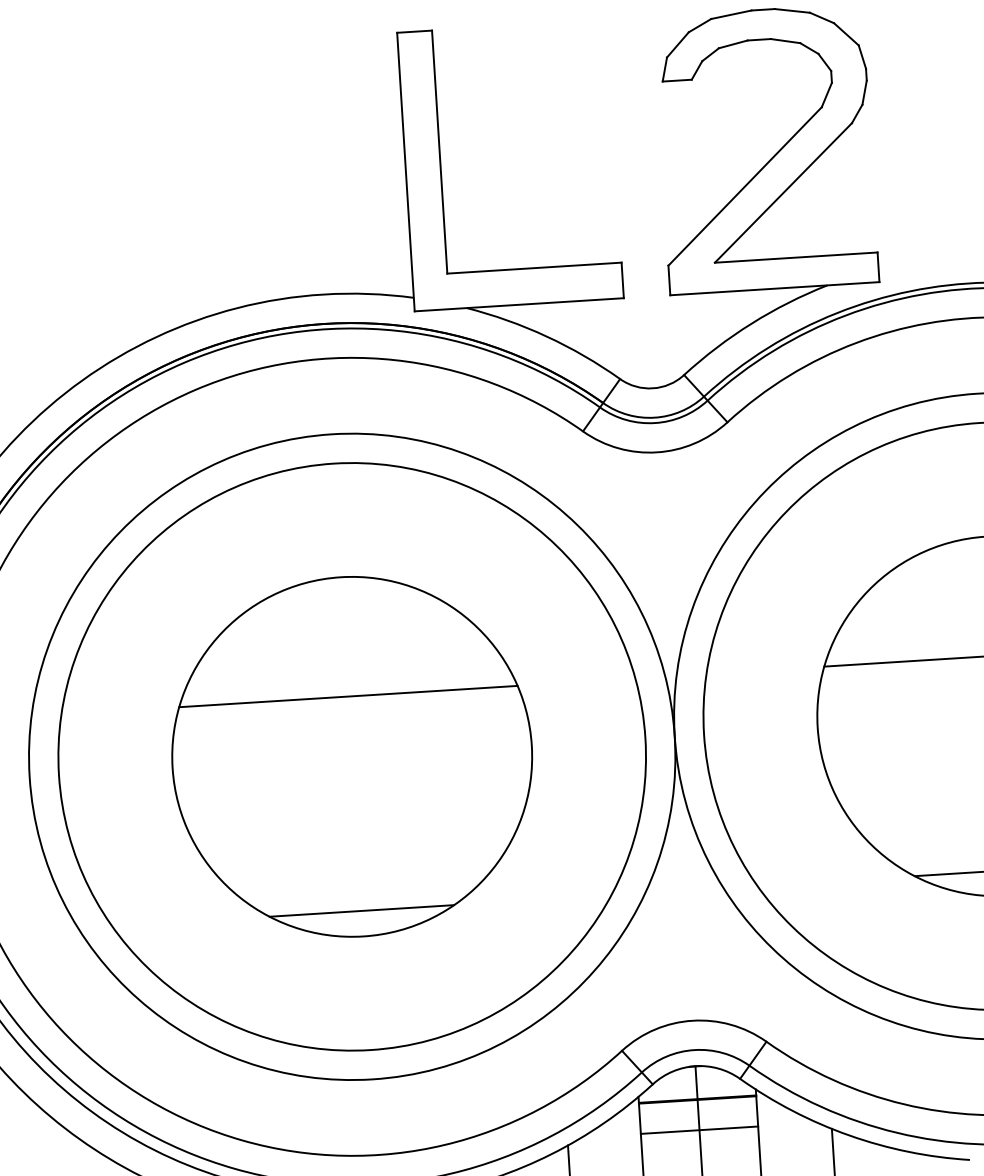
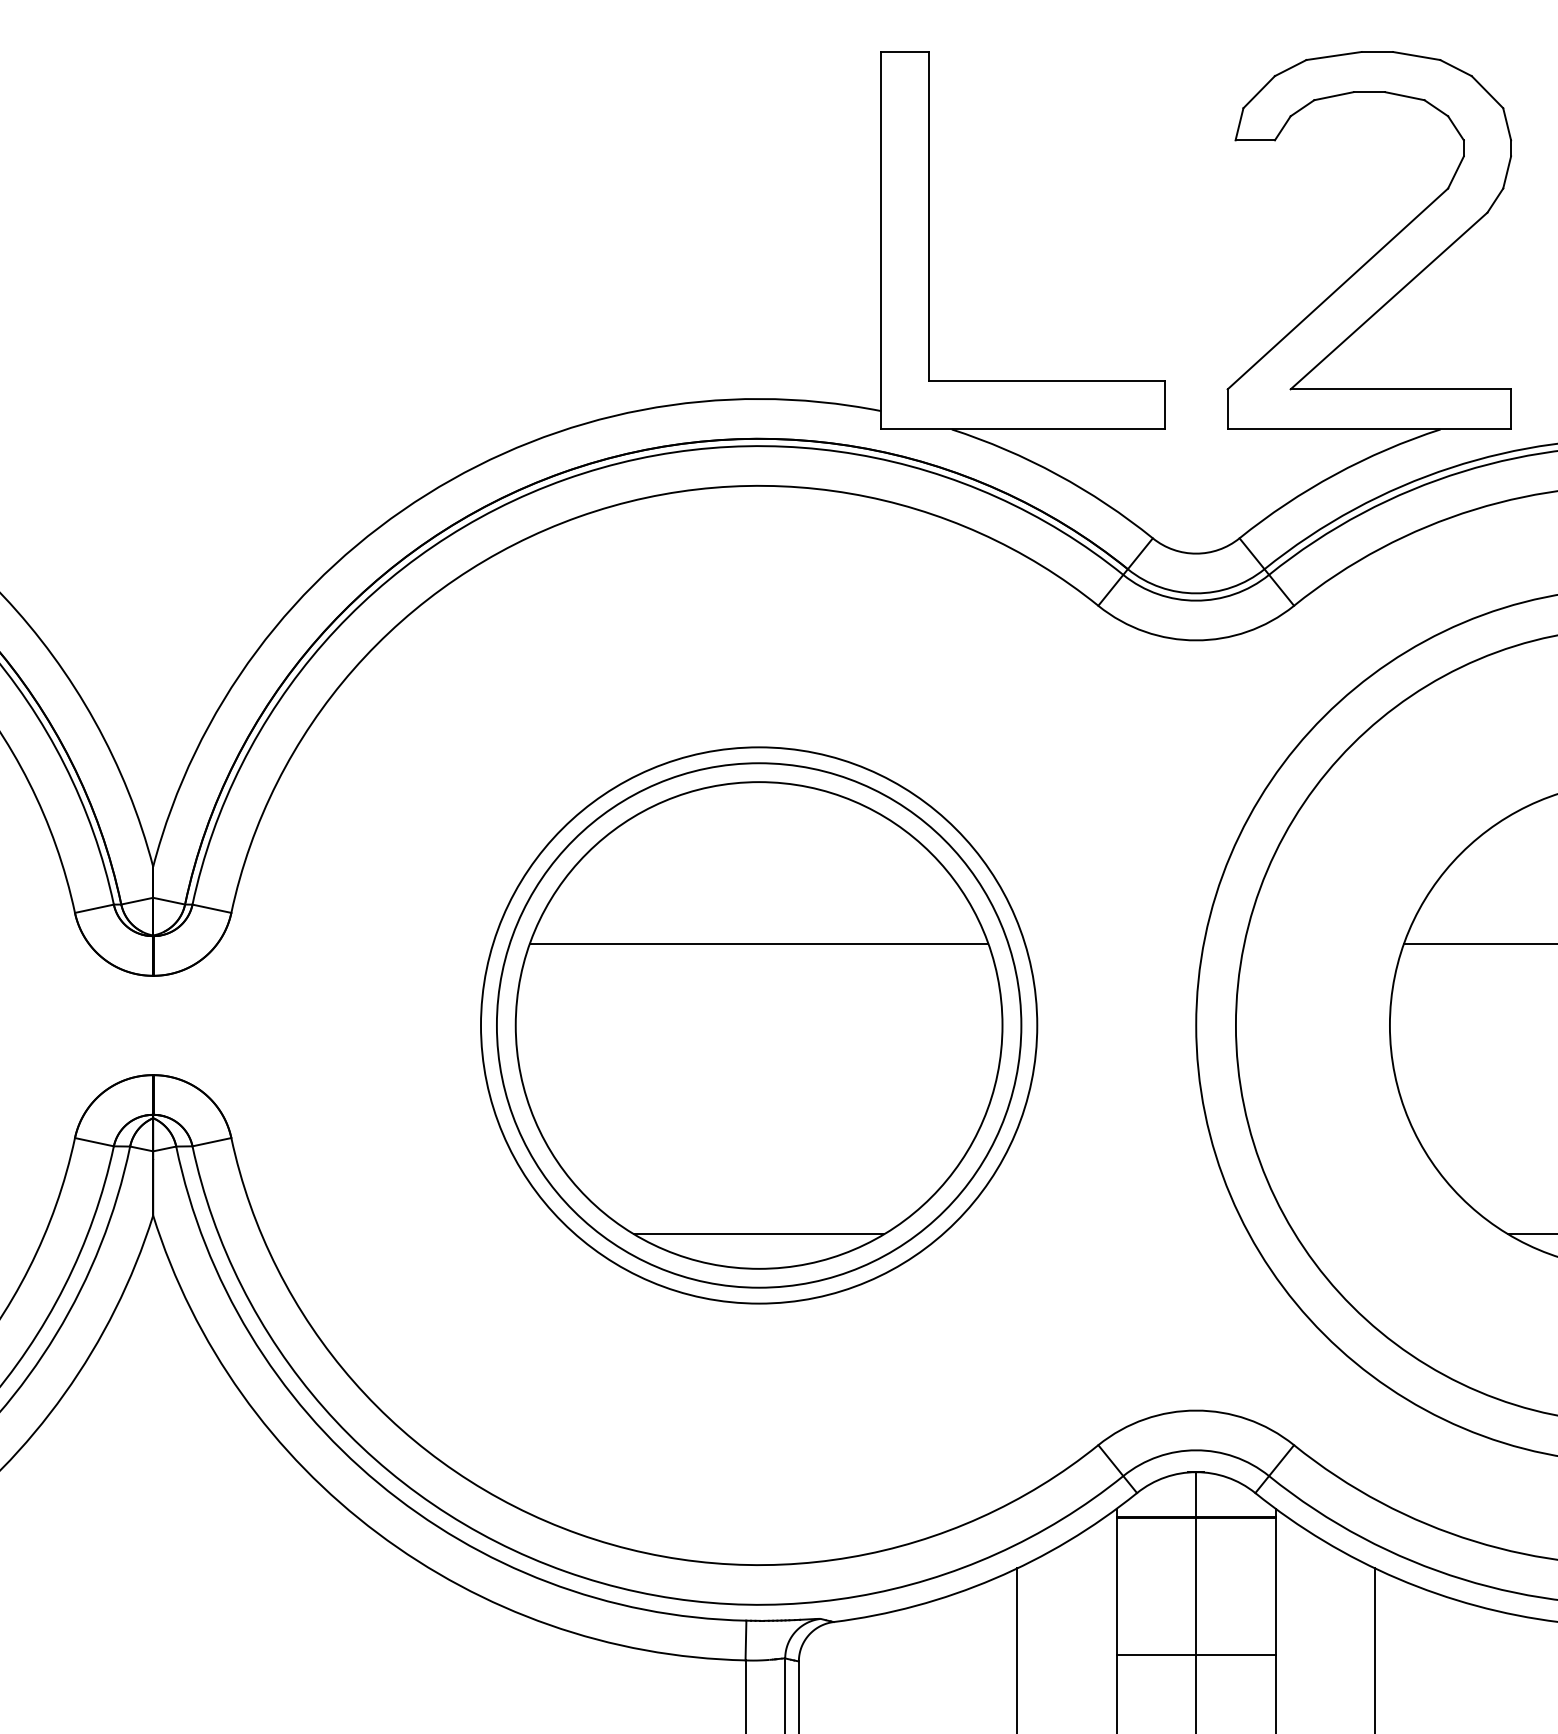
circle: (351, 756) -> (758, 1025), size x0.7
circle: (352, 756) -> (759, 1025), size x0.6
line: (698, 1129) -> (1195, 1558), removed

